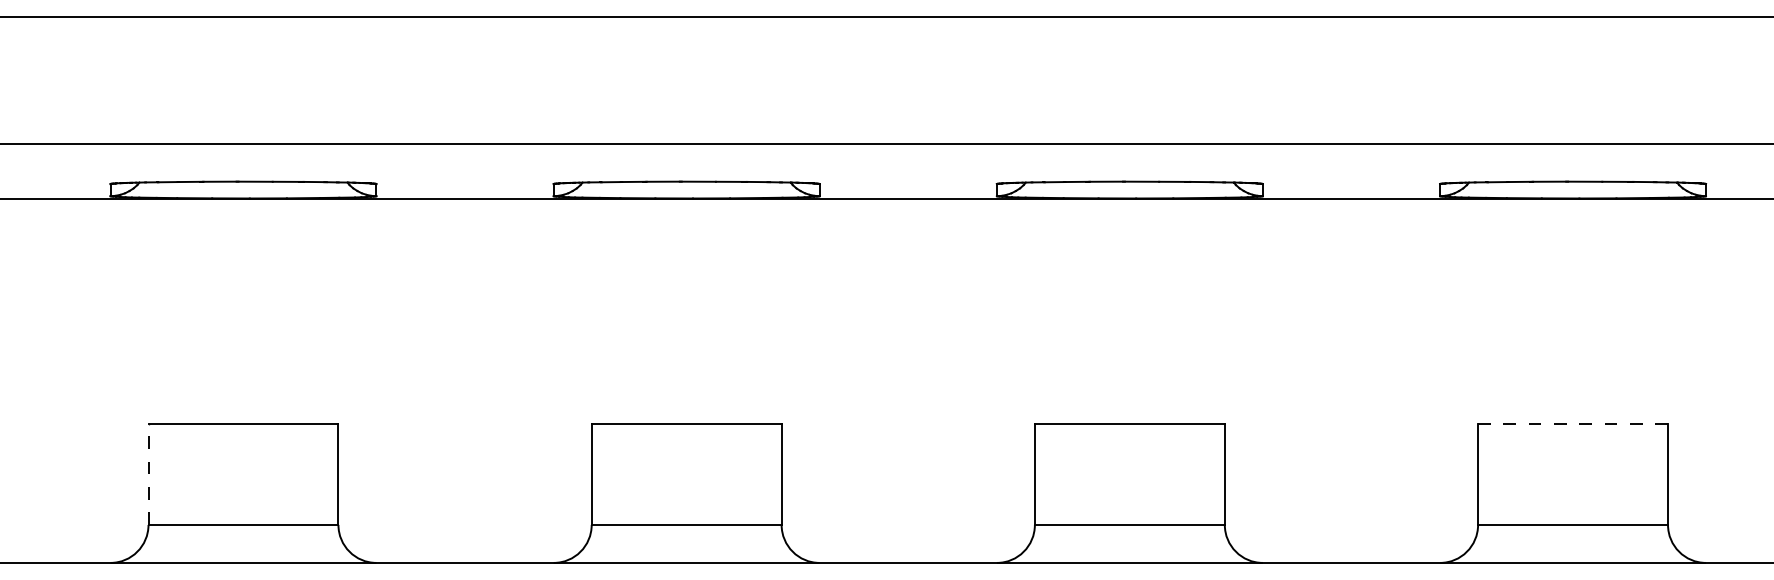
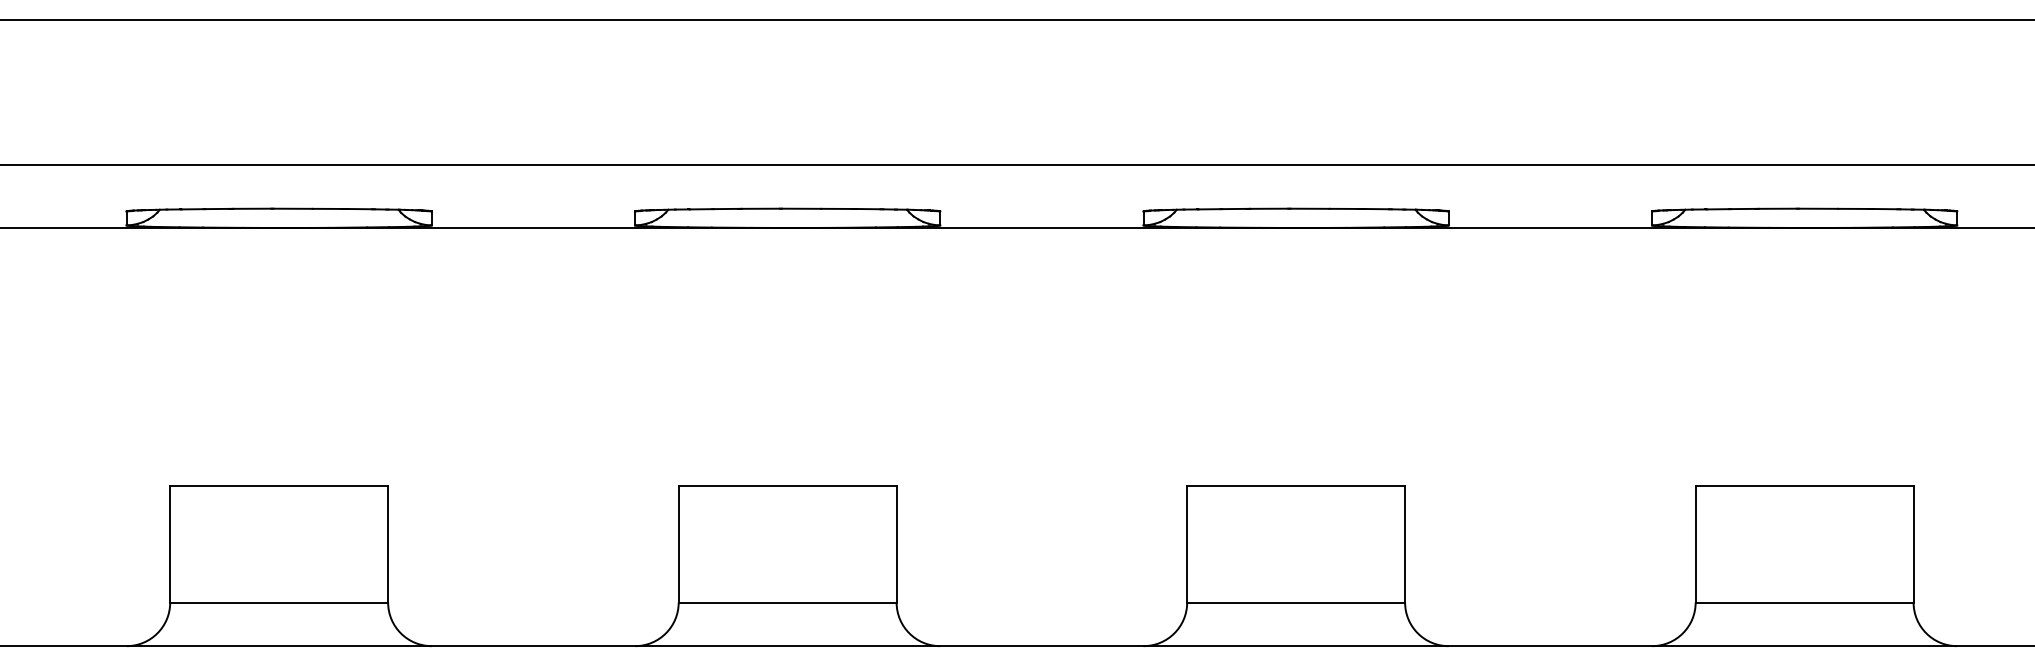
line: (1572, 423) -> (1804, 486), dashed -> solid
line: (148, 473) -> (170, 543), dashed -> solid

